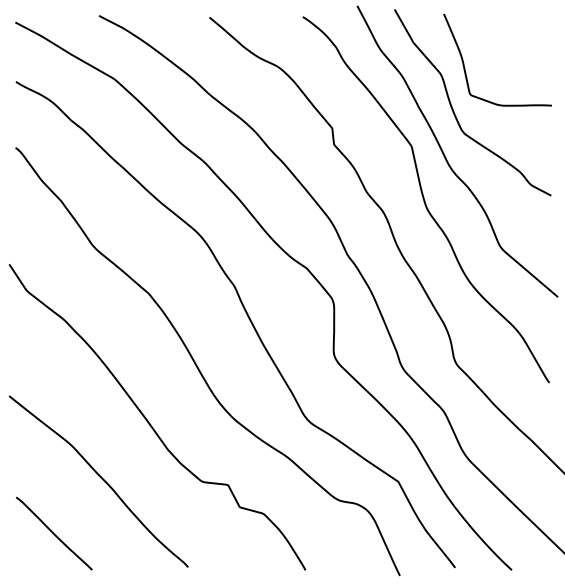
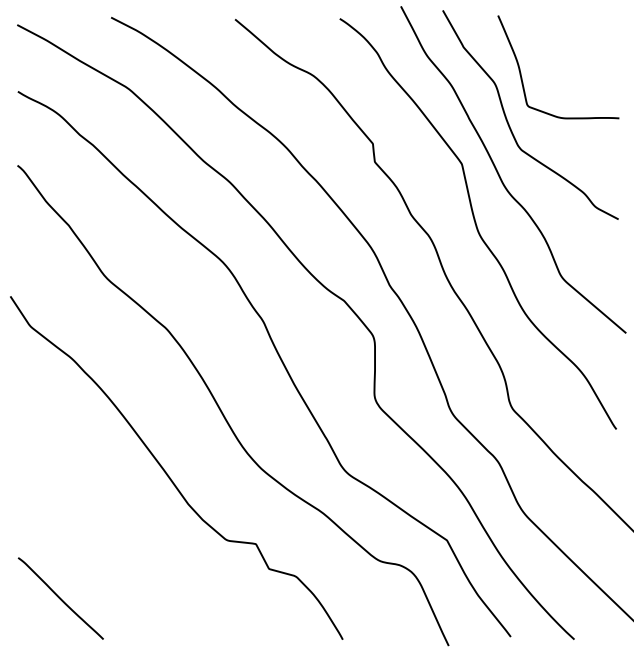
curve: (101, 478) -> (113, 536), removed

